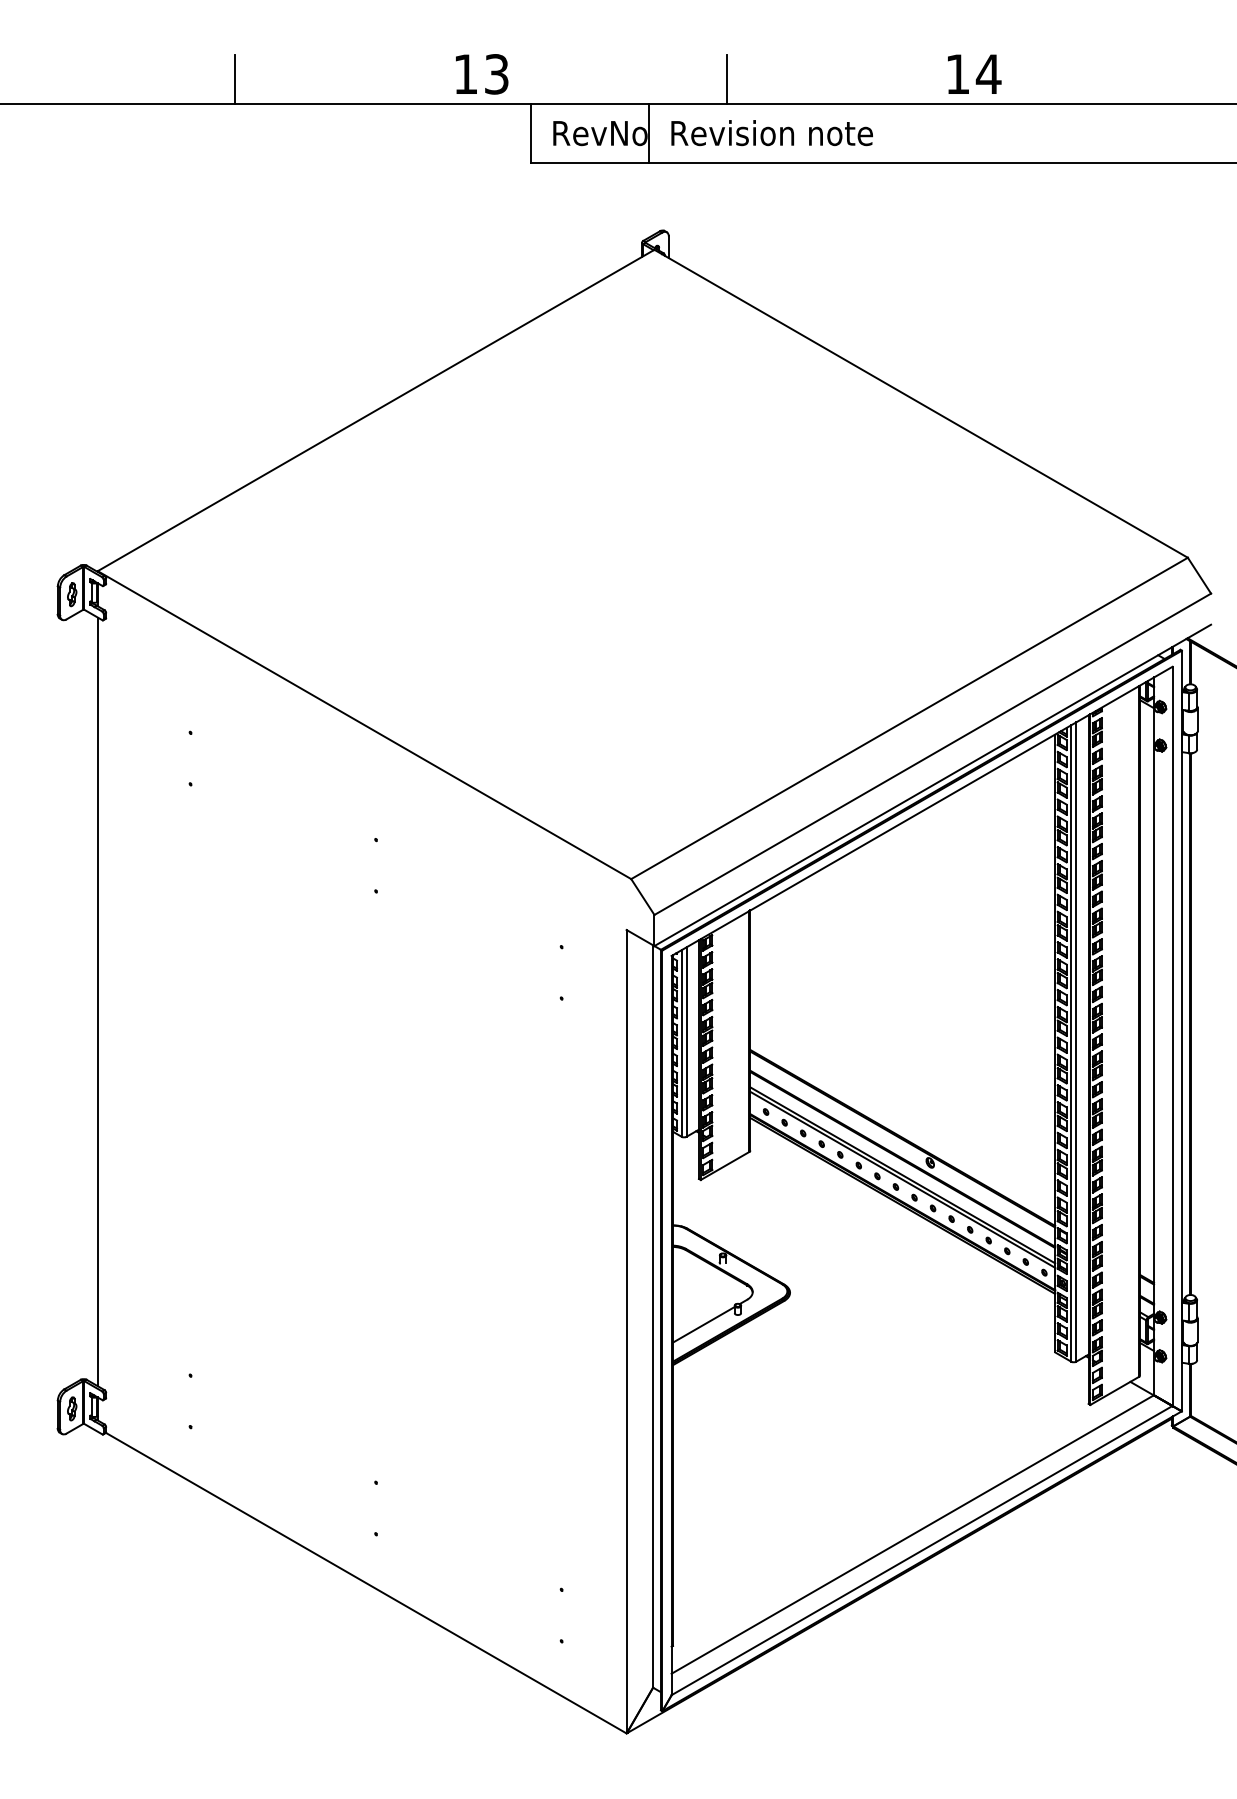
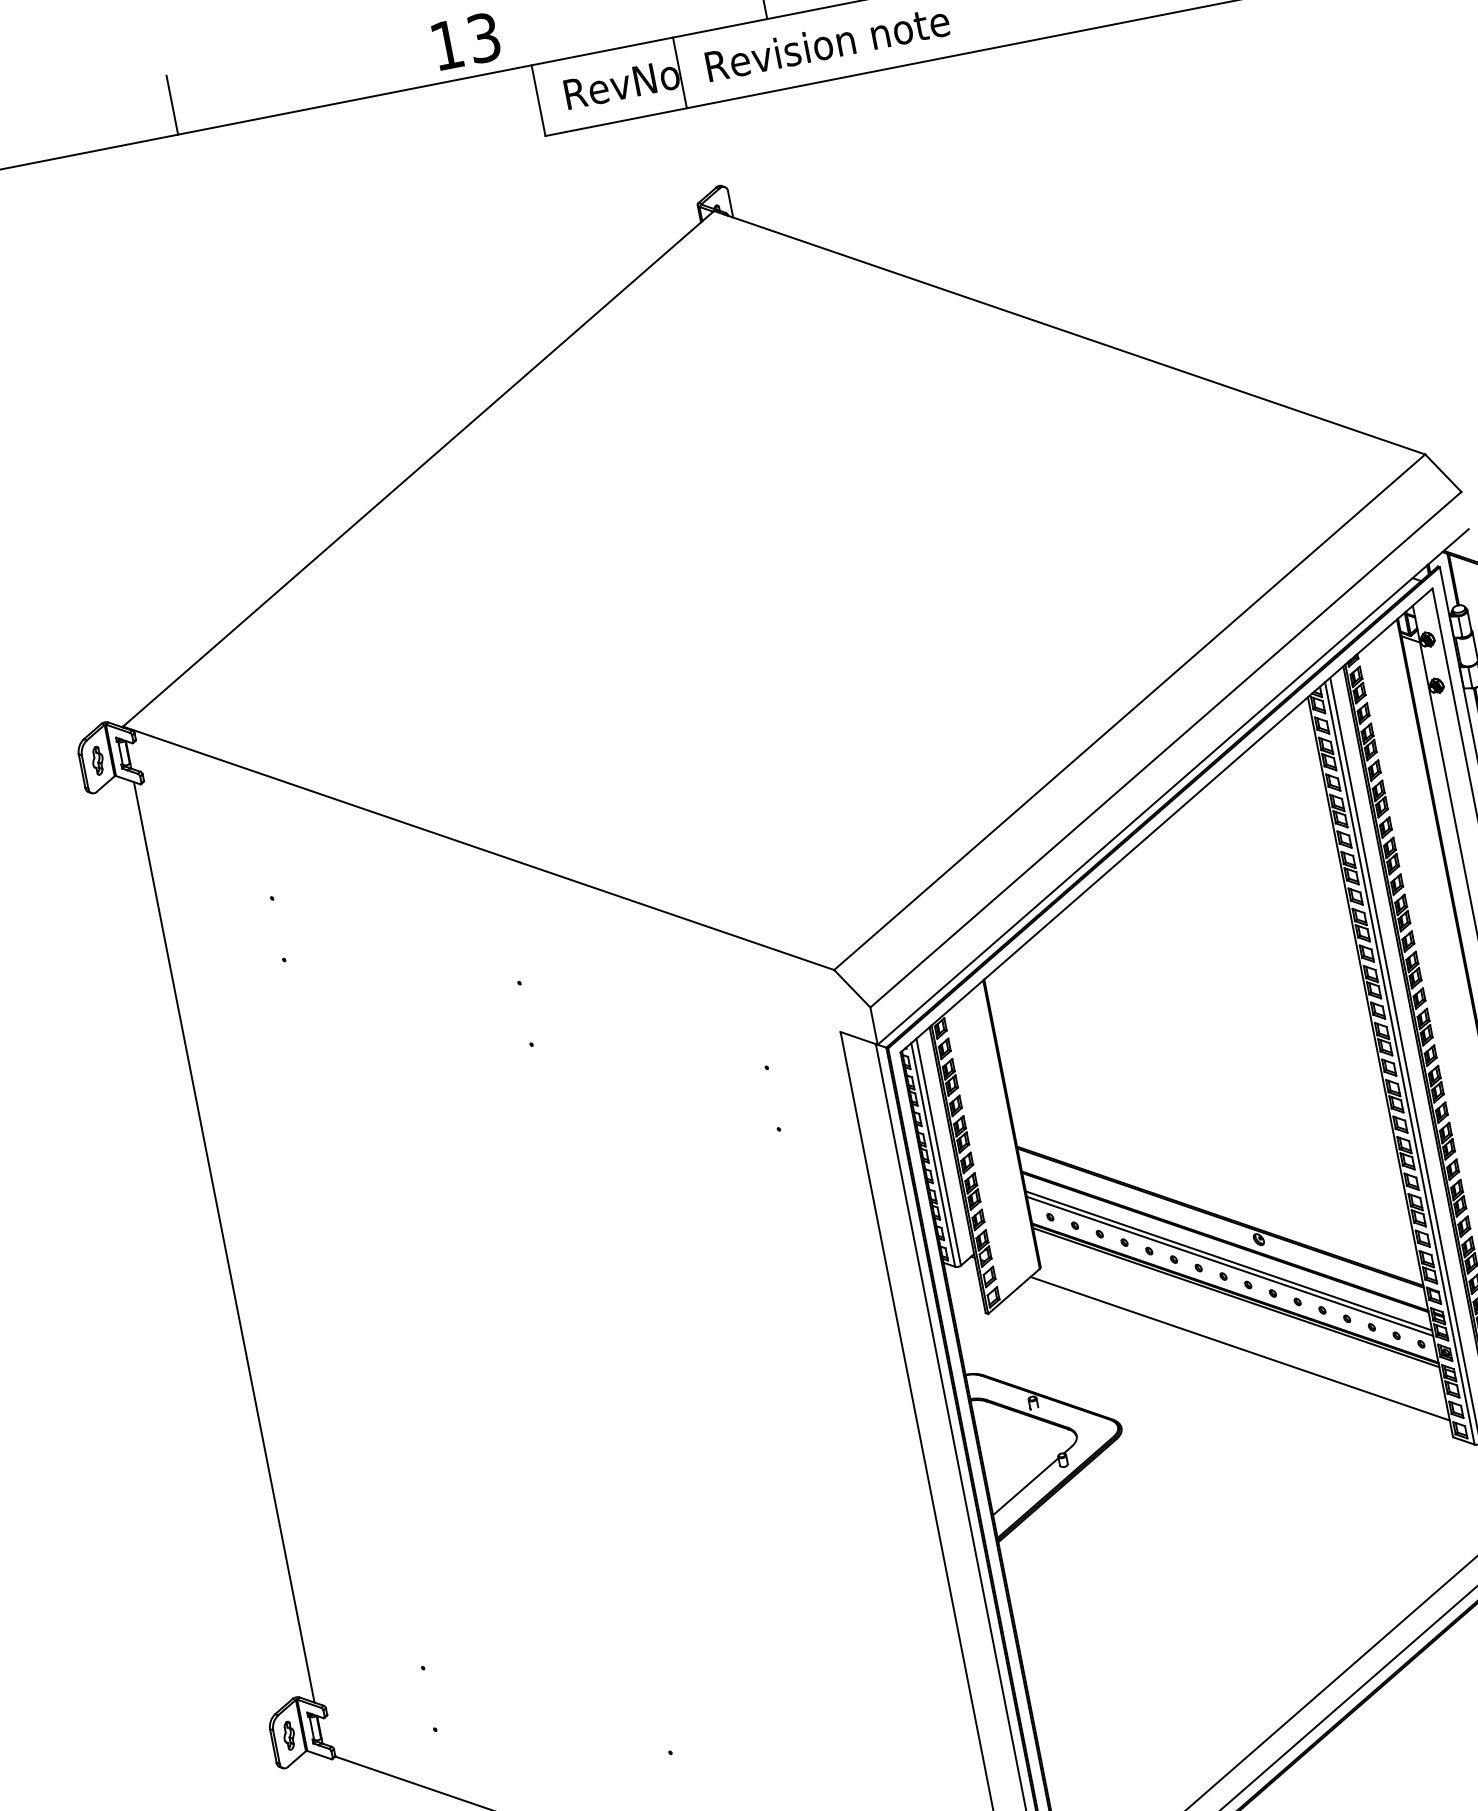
line: (897, 1247) -> (1239, 1348), added

